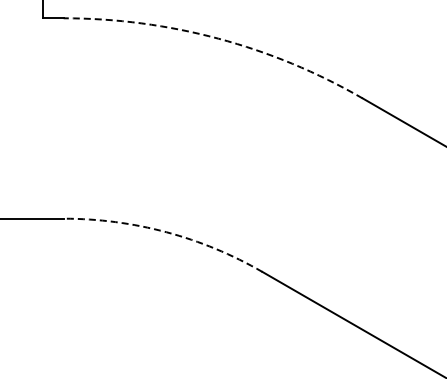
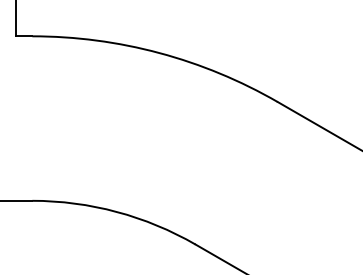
arc: (218, 38) -> (159, 52), dashed -> solid
arc: (166, 232) -> (116, 212), dashed -> solid

